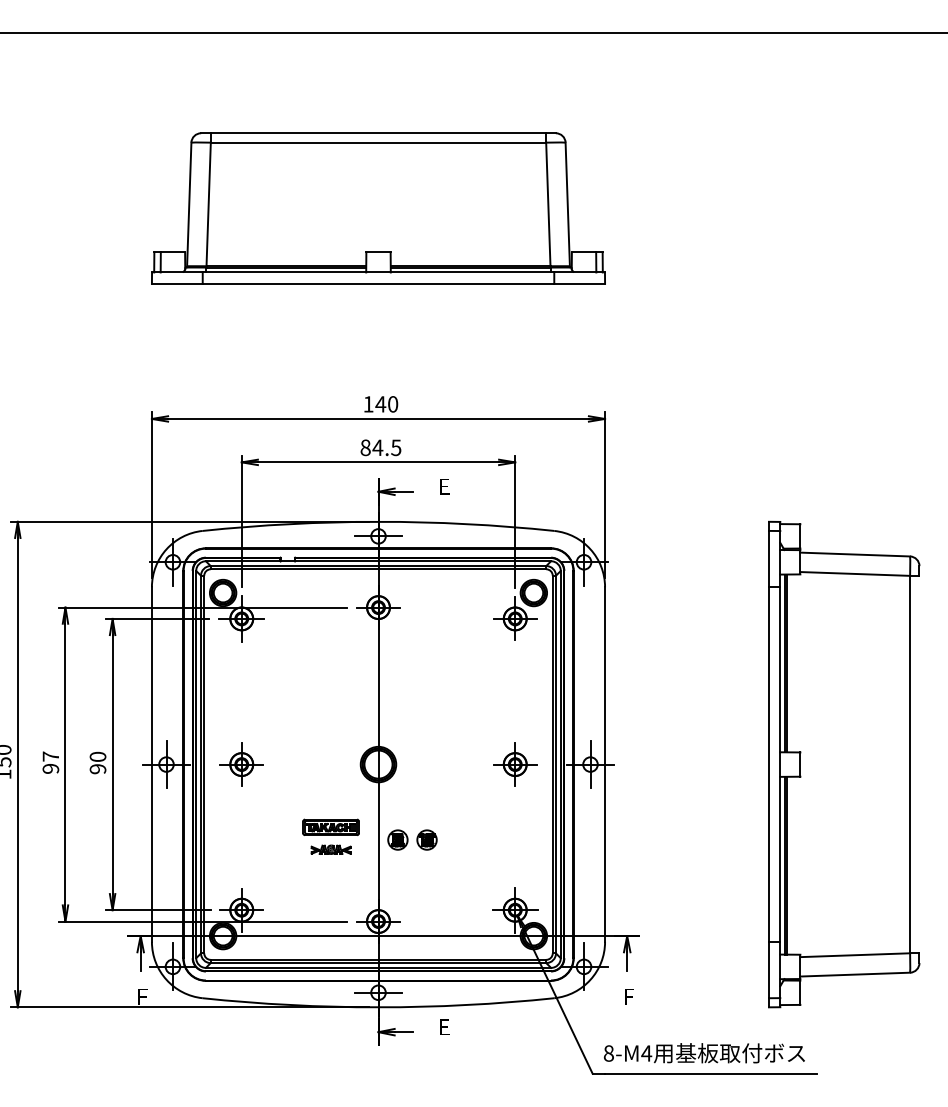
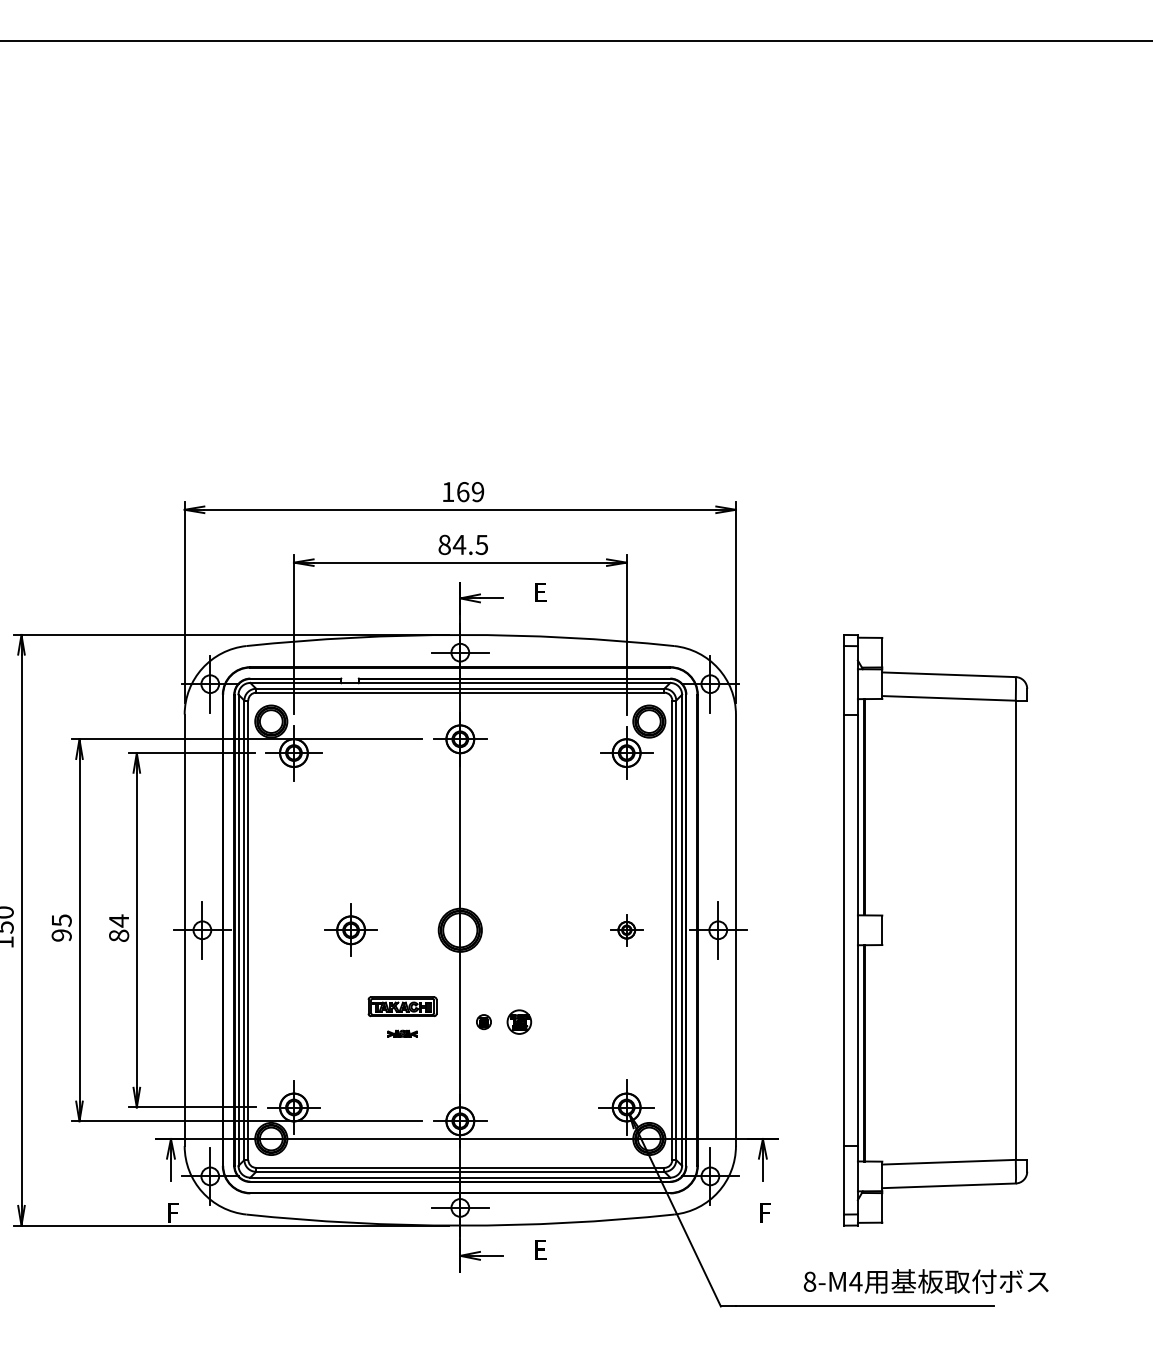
part: (378, 208) -> (460, 253), removed
text: (386, 404) -> (470, 492), 140 -> 169
text: (50, 756) -> (61, 920), 97 -> 95
text: (97, 762) -> (118, 927), 90 -> 84
part: (241, 764) -> (350, 930), moved
part: (515, 764) -> (626, 930), size x0.6
part: (844, 764) -> (936, 930), moved
part: (397, 839) -> (483, 1021), size x0.6
part: (330, 849) -> (401, 1033), size x0.6
text: (703, 1053) -> (925, 1281), moved

